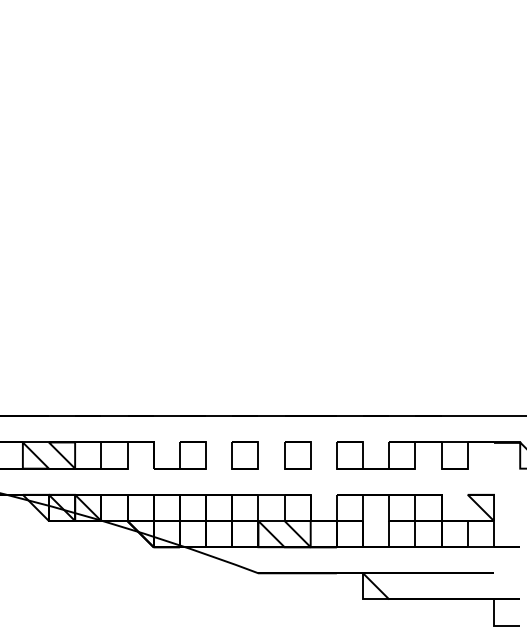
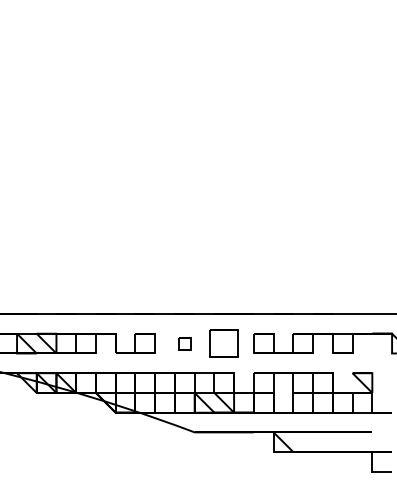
part: (244, 455) -> (184, 343), size x0.6
part: (297, 455) -> (224, 343), size x1.4

